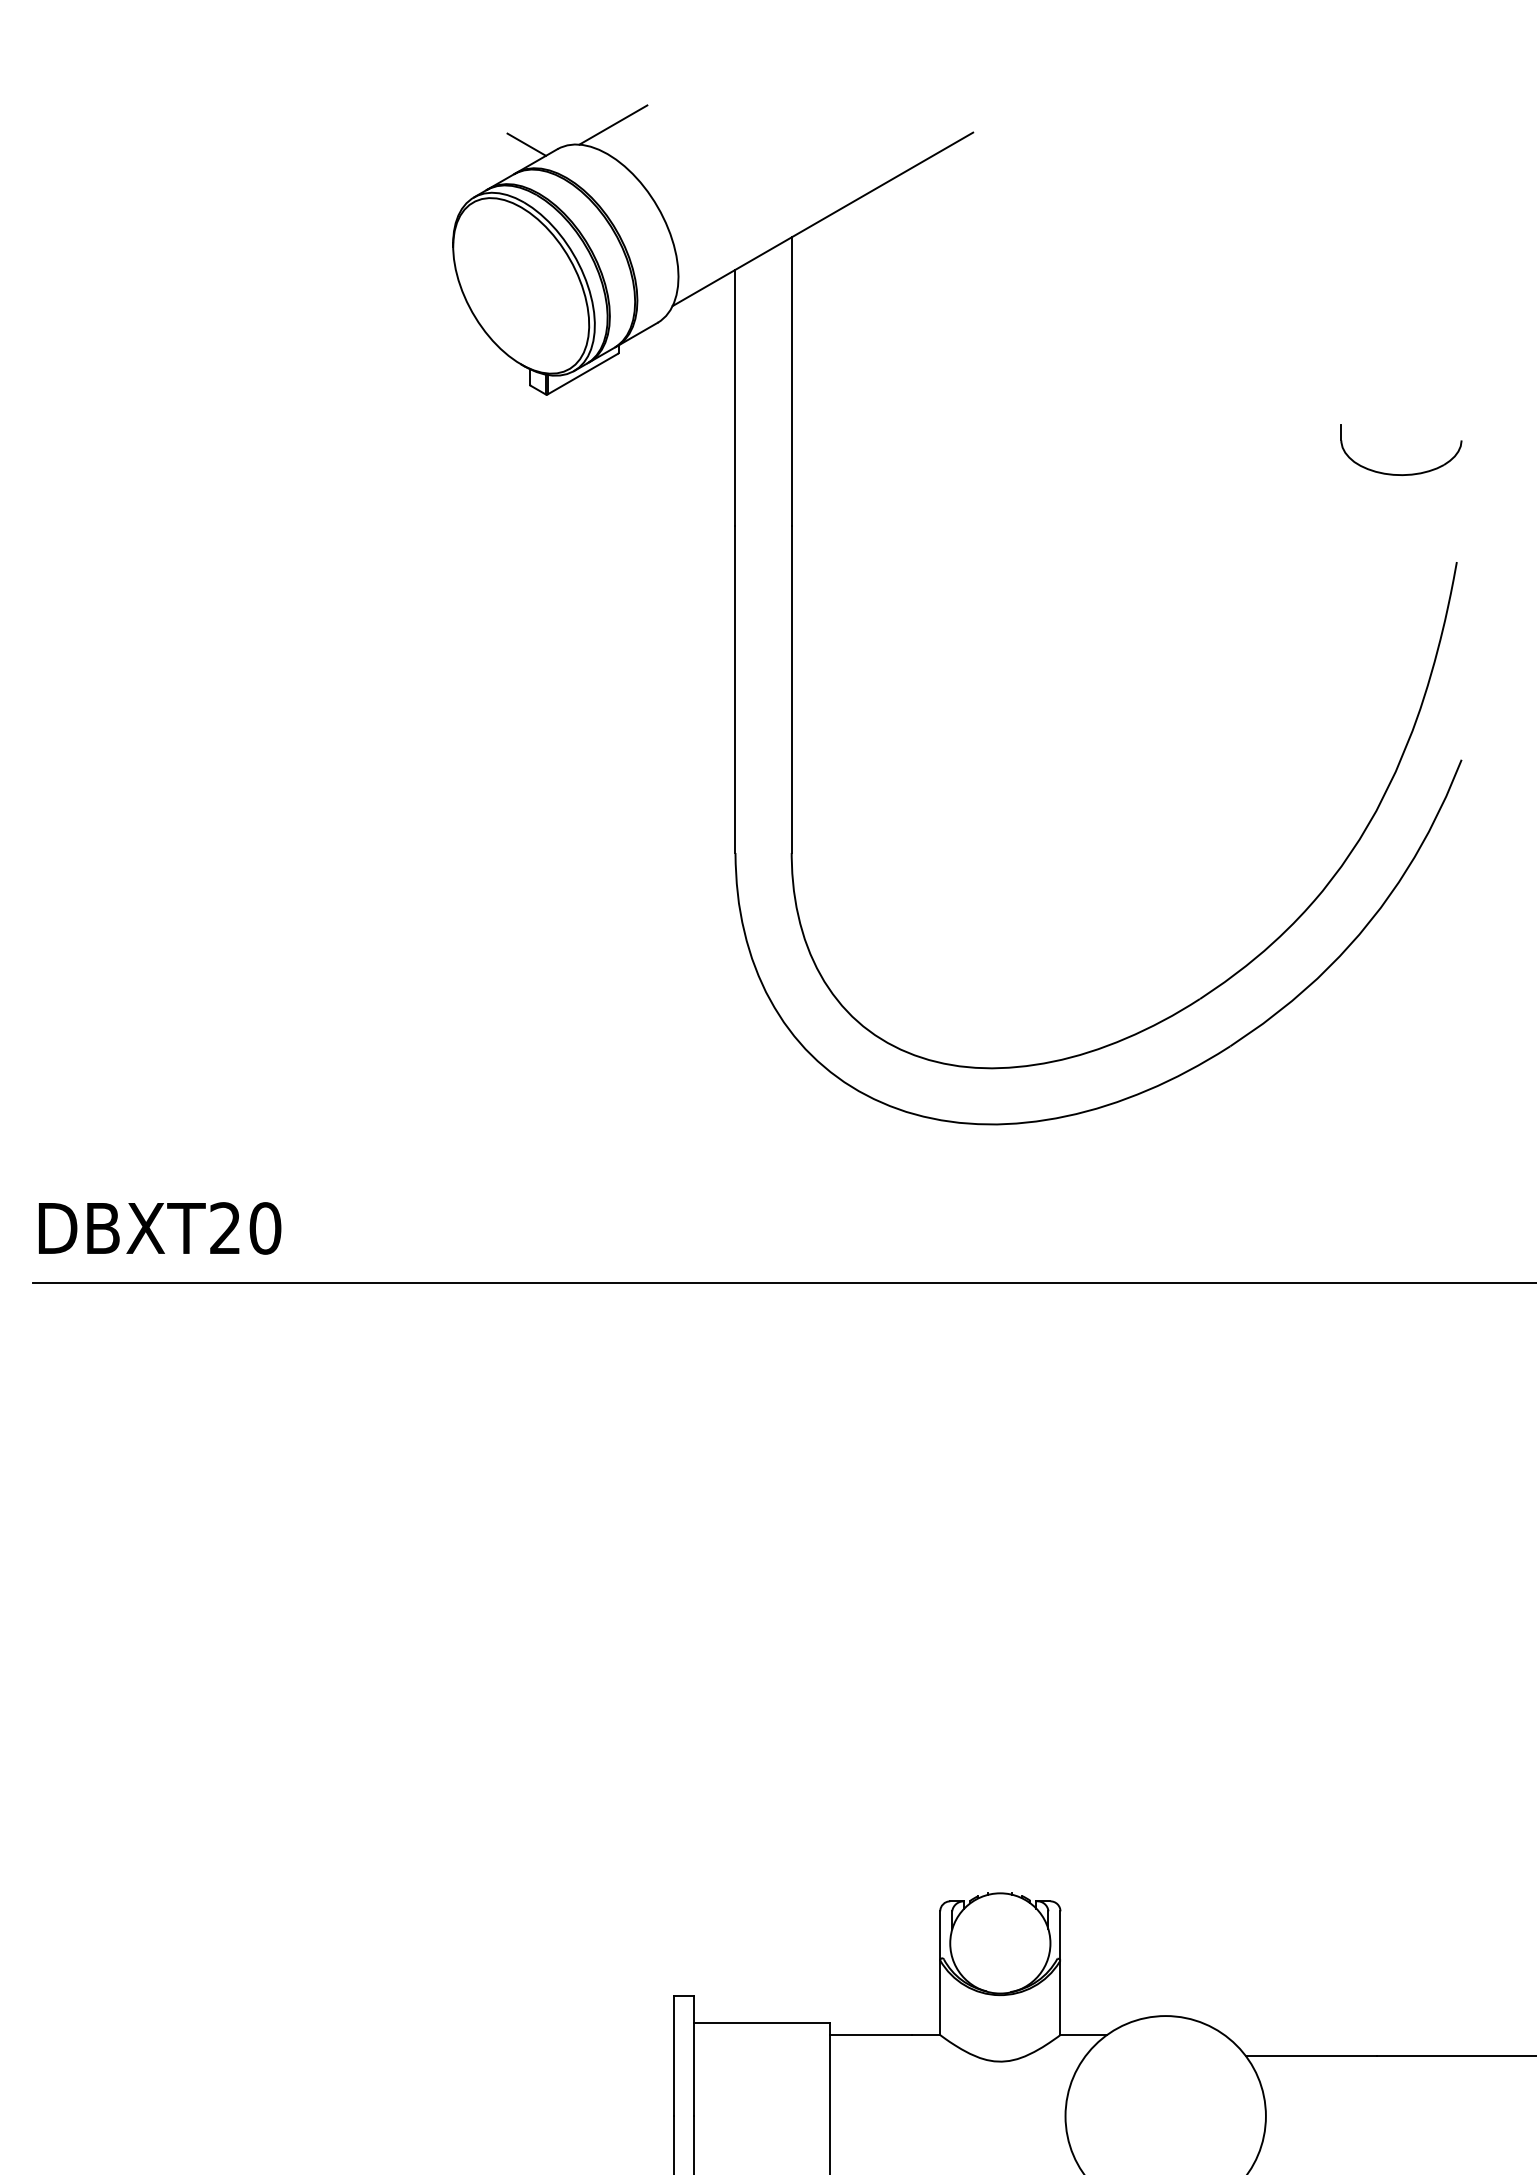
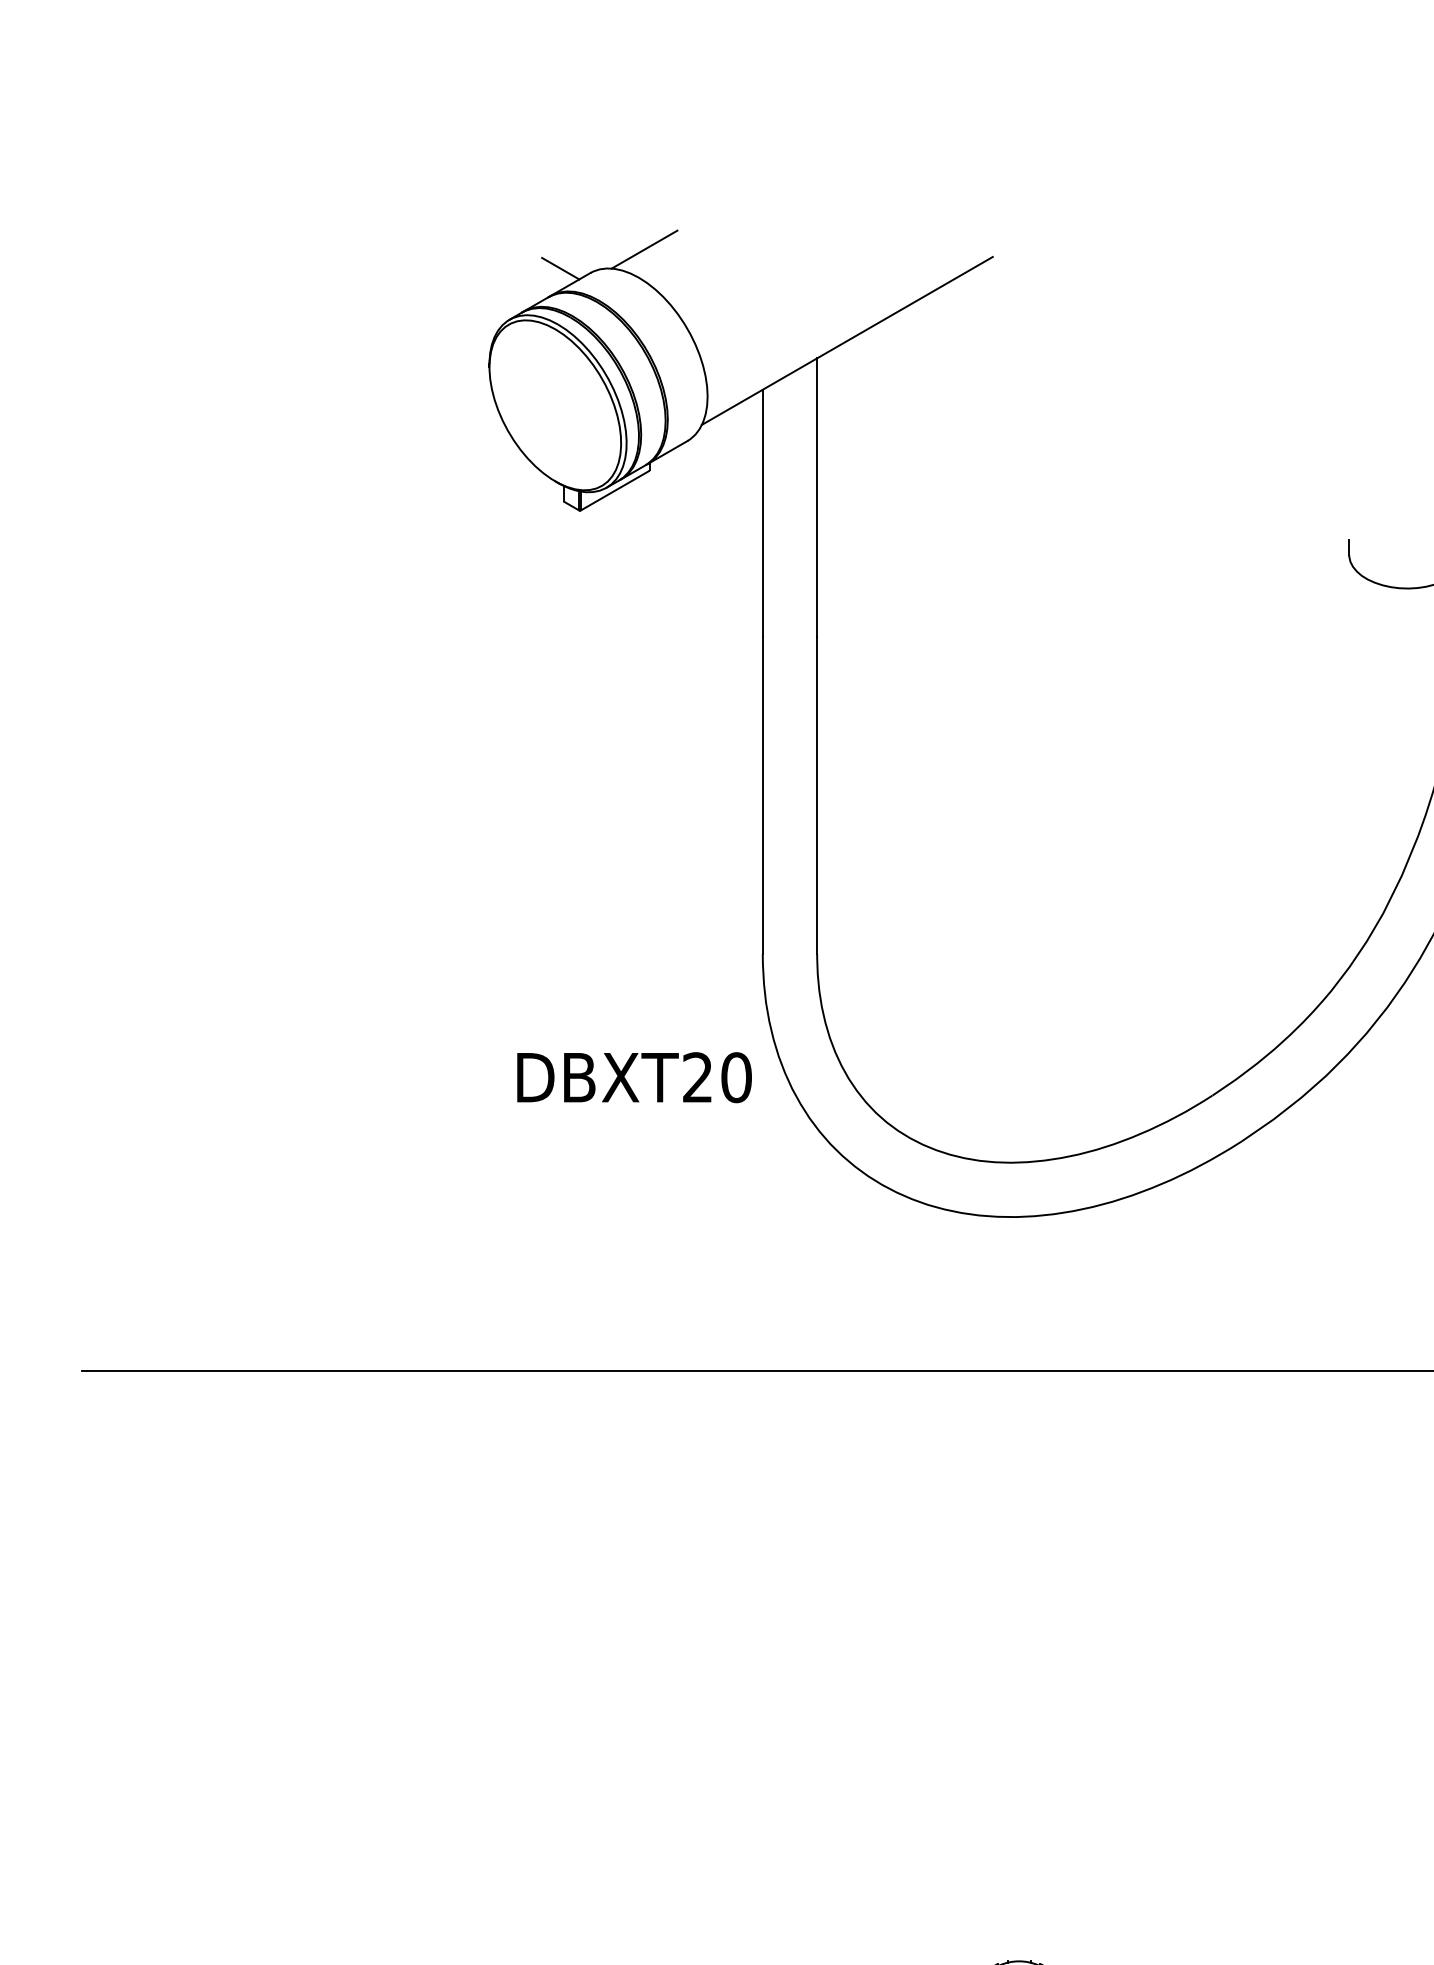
text: (160, 1228) -> (634, 1077), moved

